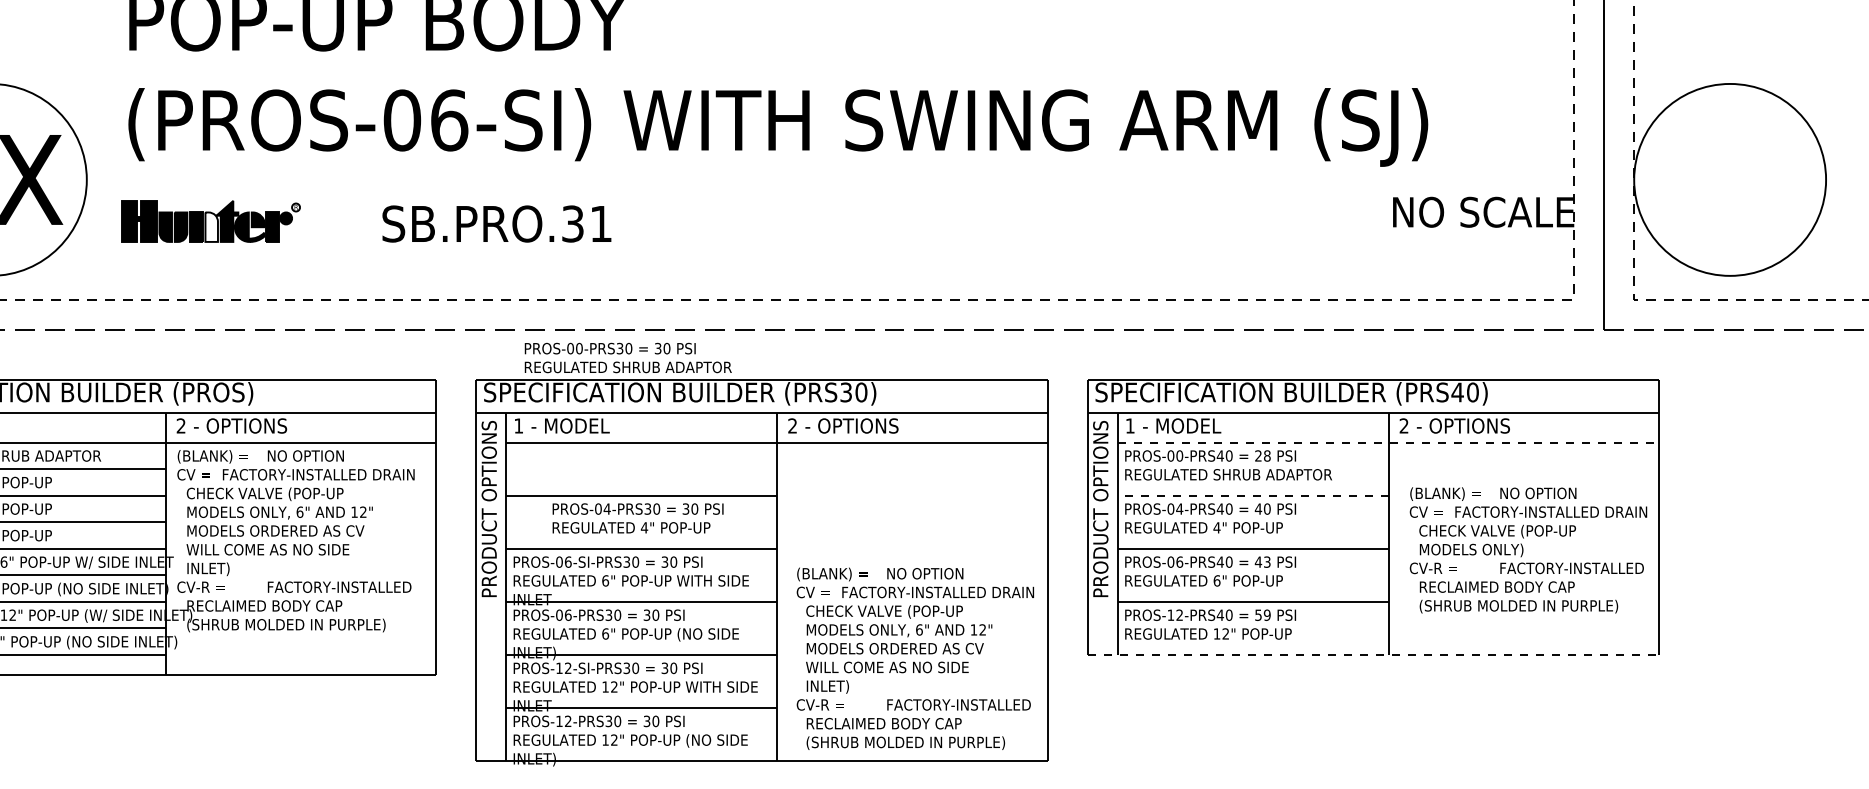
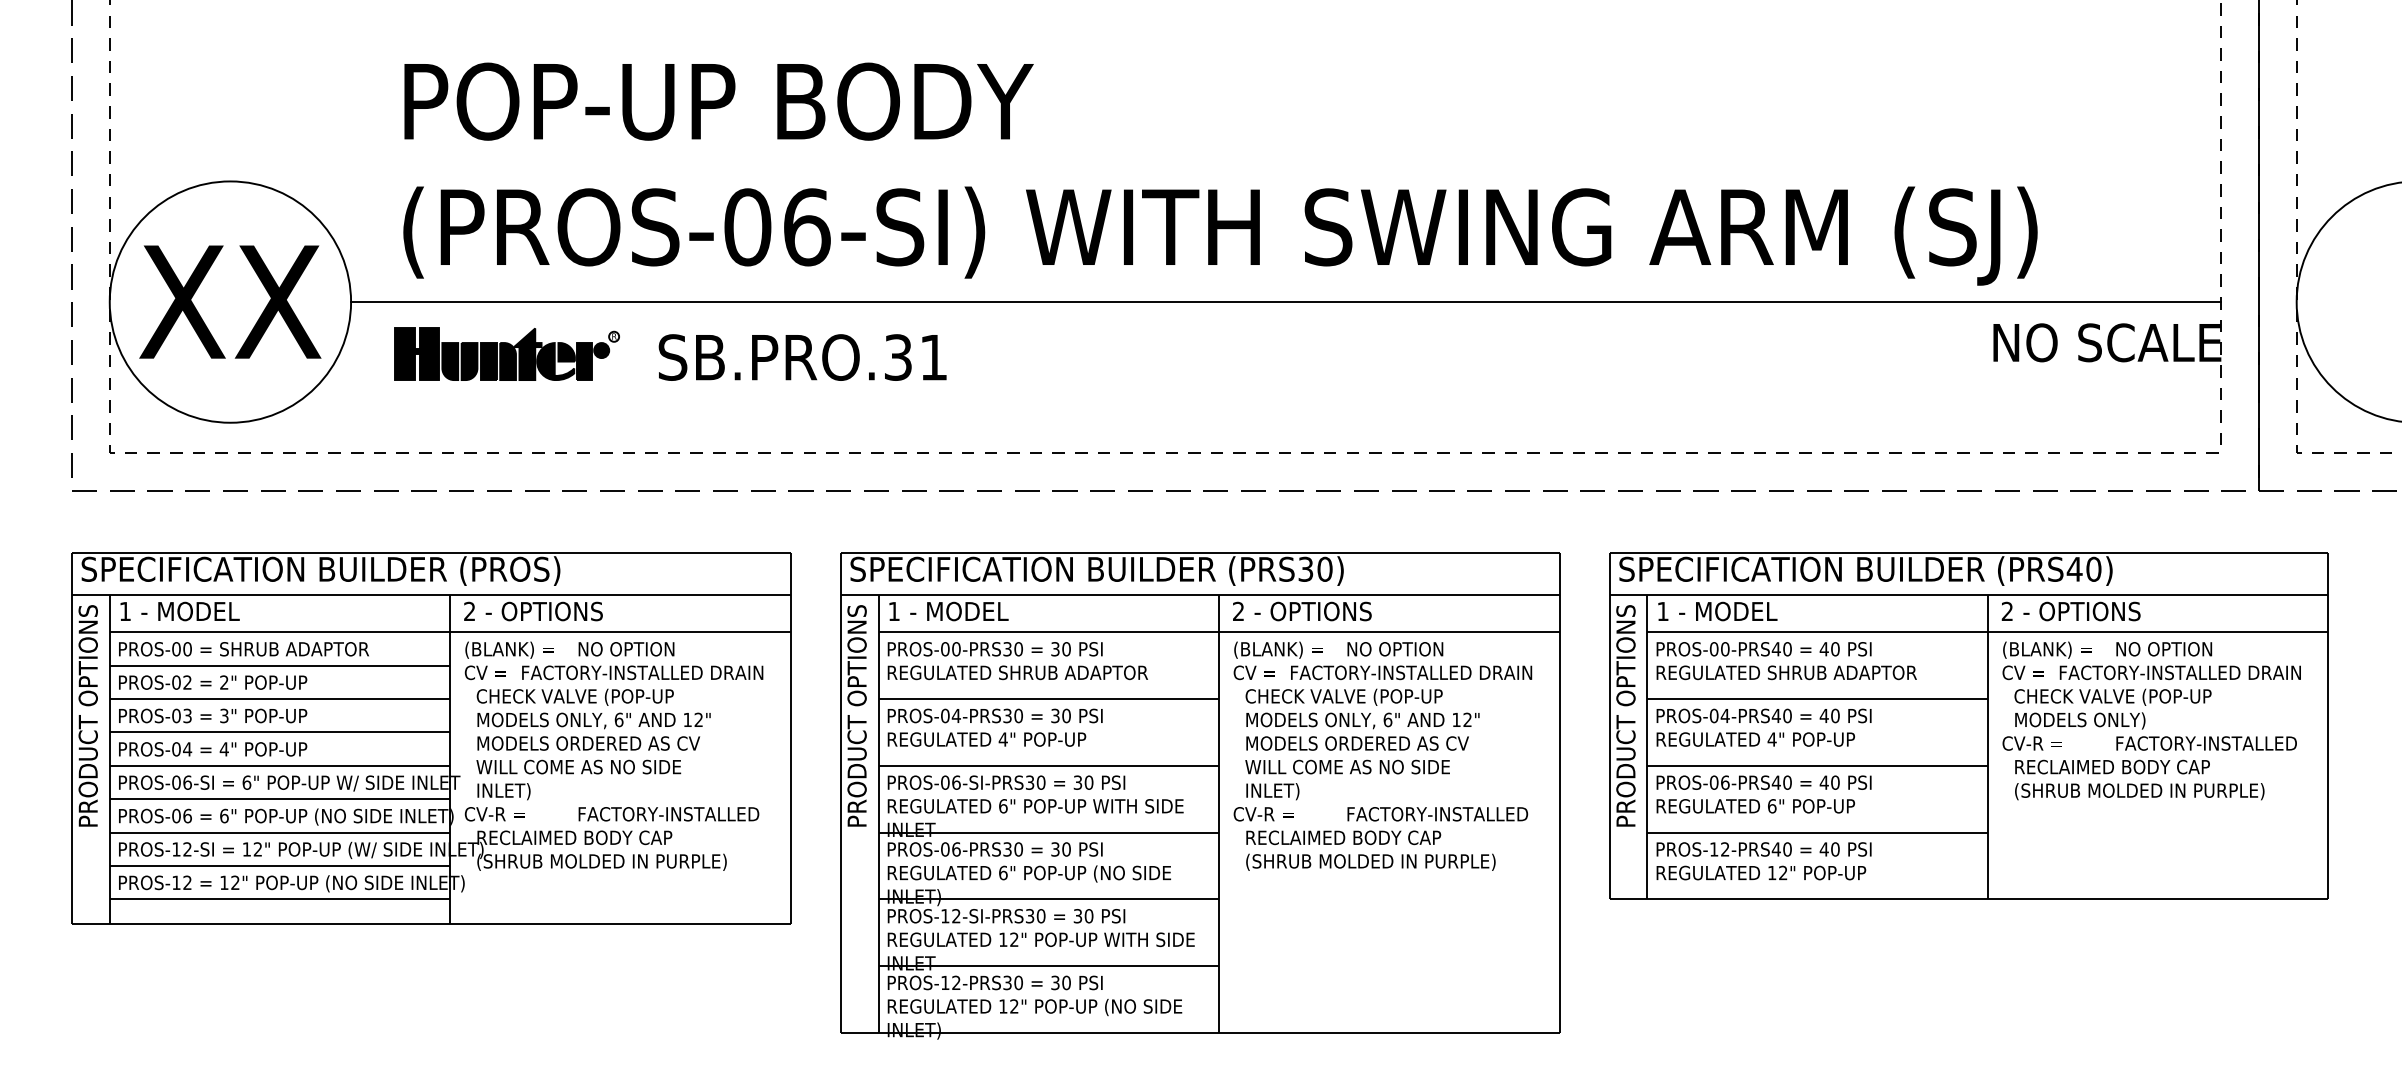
line: (830, 180) -> (1286, 302), added
text: (496, 223) -> (802, 357), moved
fill: (211, 227) -> (507, 361), added
text: (627, 358) -> (1017, 661), moved
line: (1389, 442) -> (1988, 632), dashed -> solid
text: (1262, 456) -> (1829, 649), 28 -> 40
line: (1253, 495) -> (1817, 699), dashed -> solid
text: (637, 518) -> (994, 727), moved
text: (1528, 550) -> (2151, 720), moved
text: (1267, 561) -> (1835, 782), 43 -> 40
text: (1262, 615) -> (1829, 849), 59 -> 40
line: (1373, 655) -> (1969, 899), dashed -> solid
text: (915, 658) -> (1382, 755), moved

